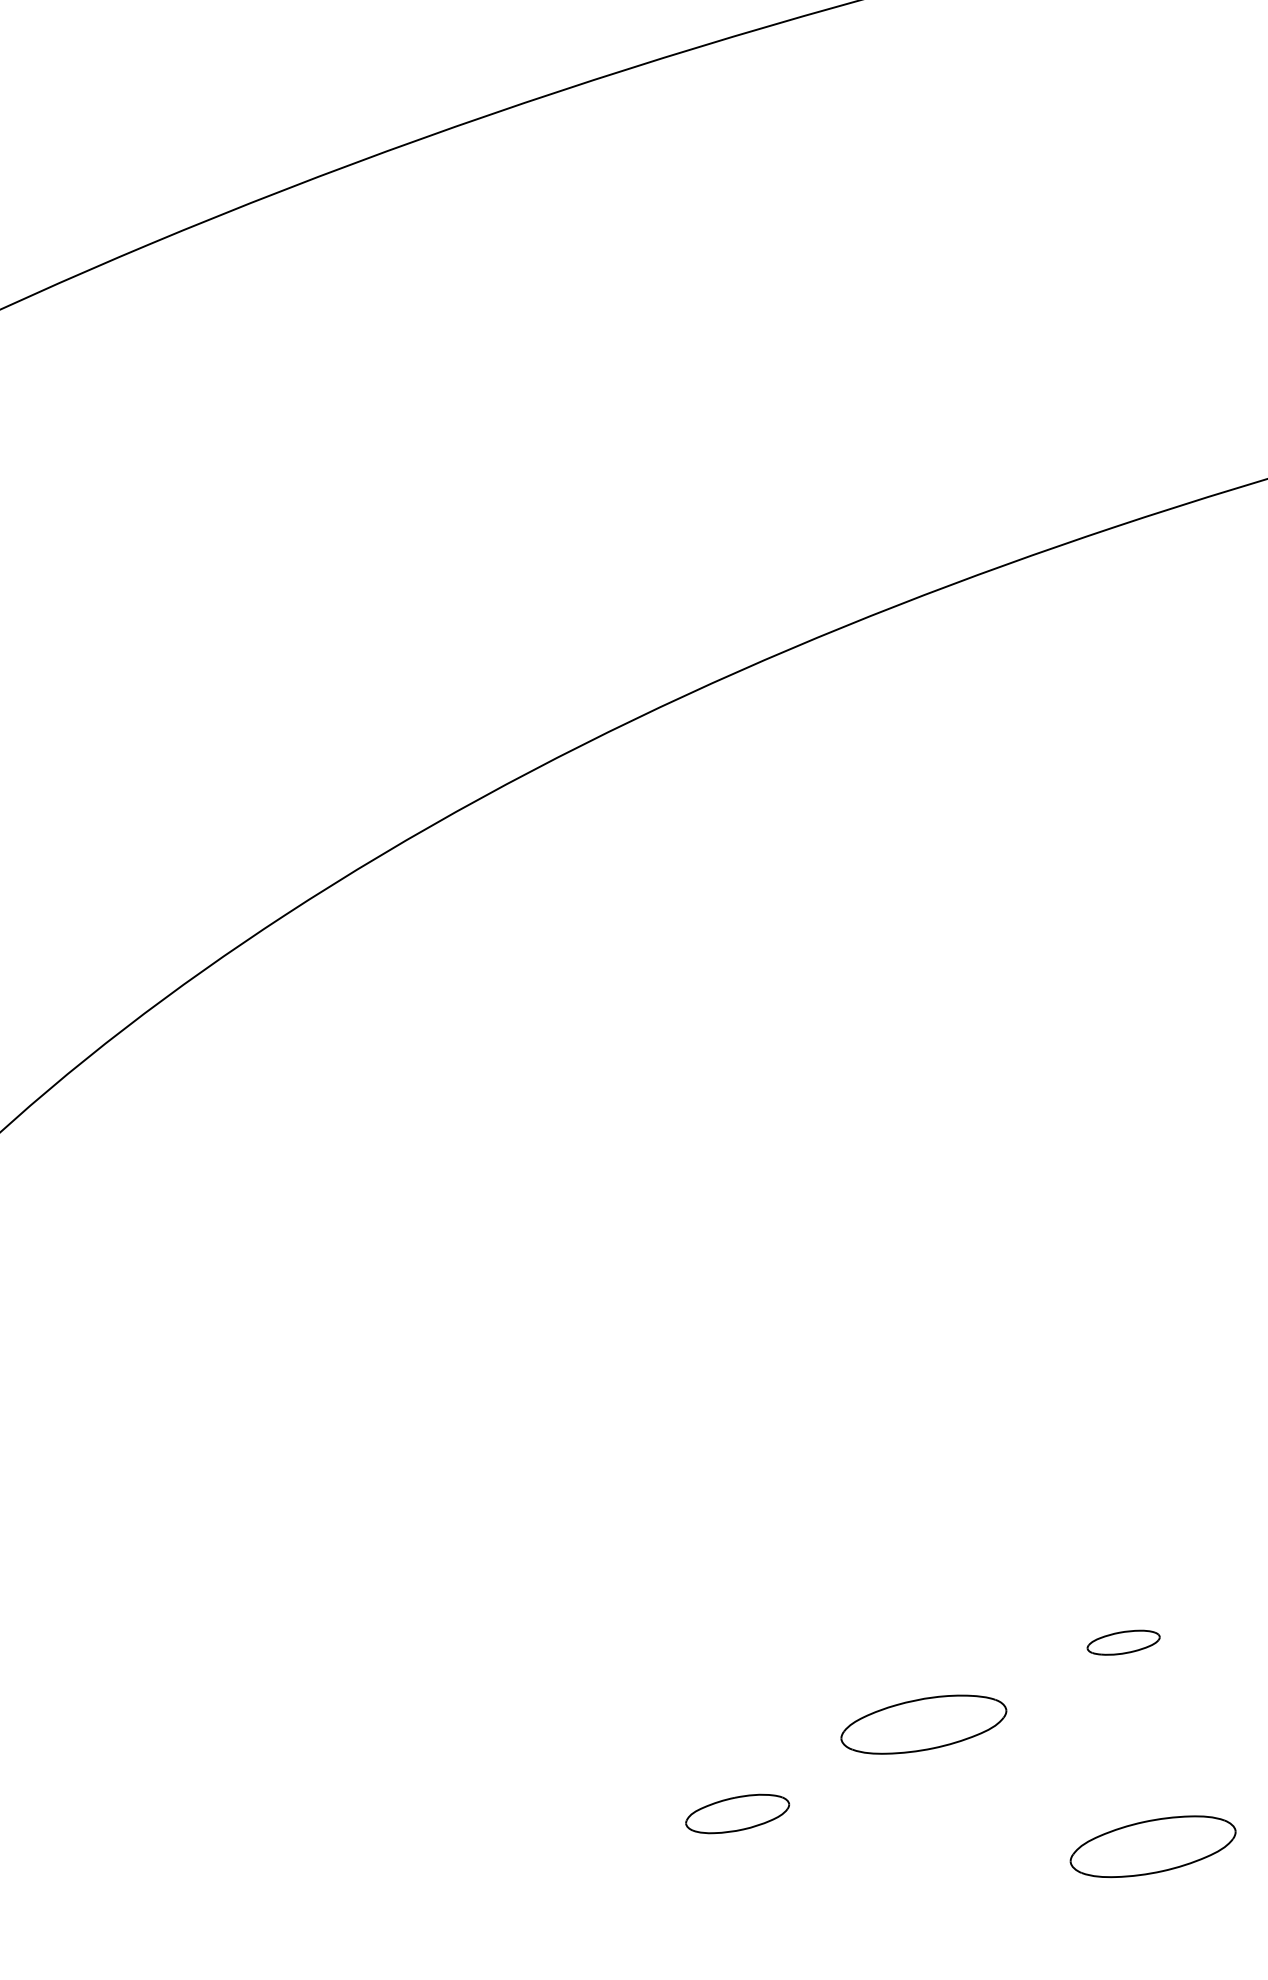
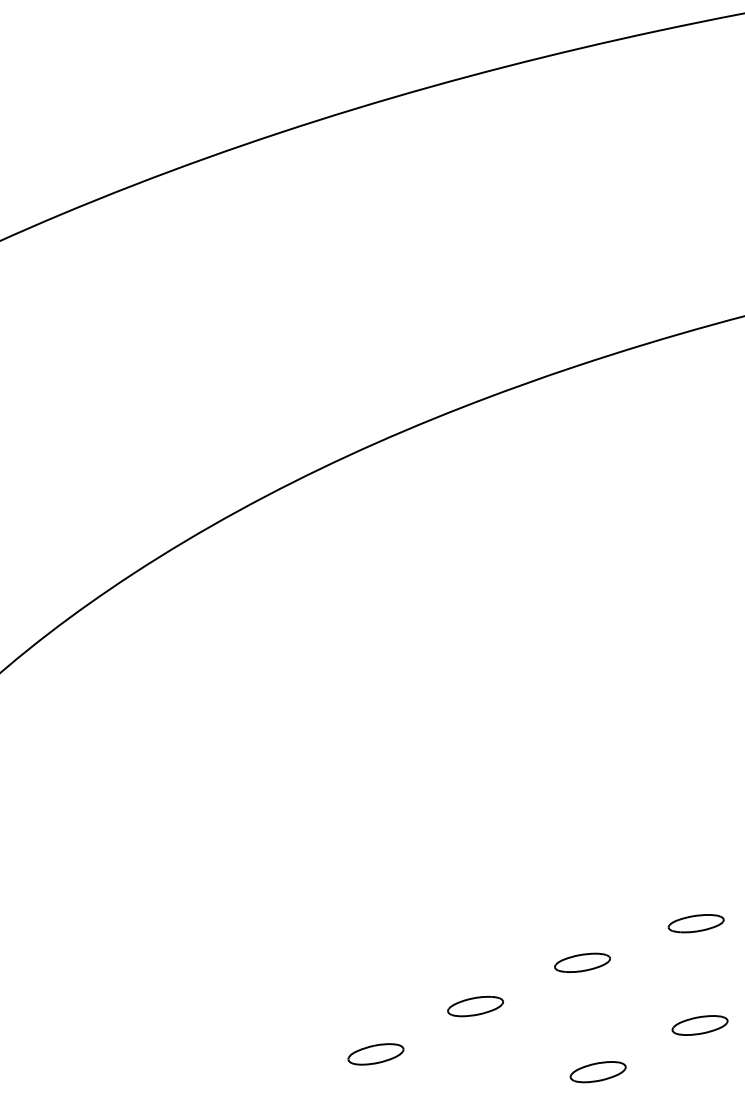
part: (1123, 1642) -> (582, 962), size x1.43
part: (923, 1724) -> (475, 1006), size x0.62
part: (1151, 1847) -> (597, 1072), size x0.62

